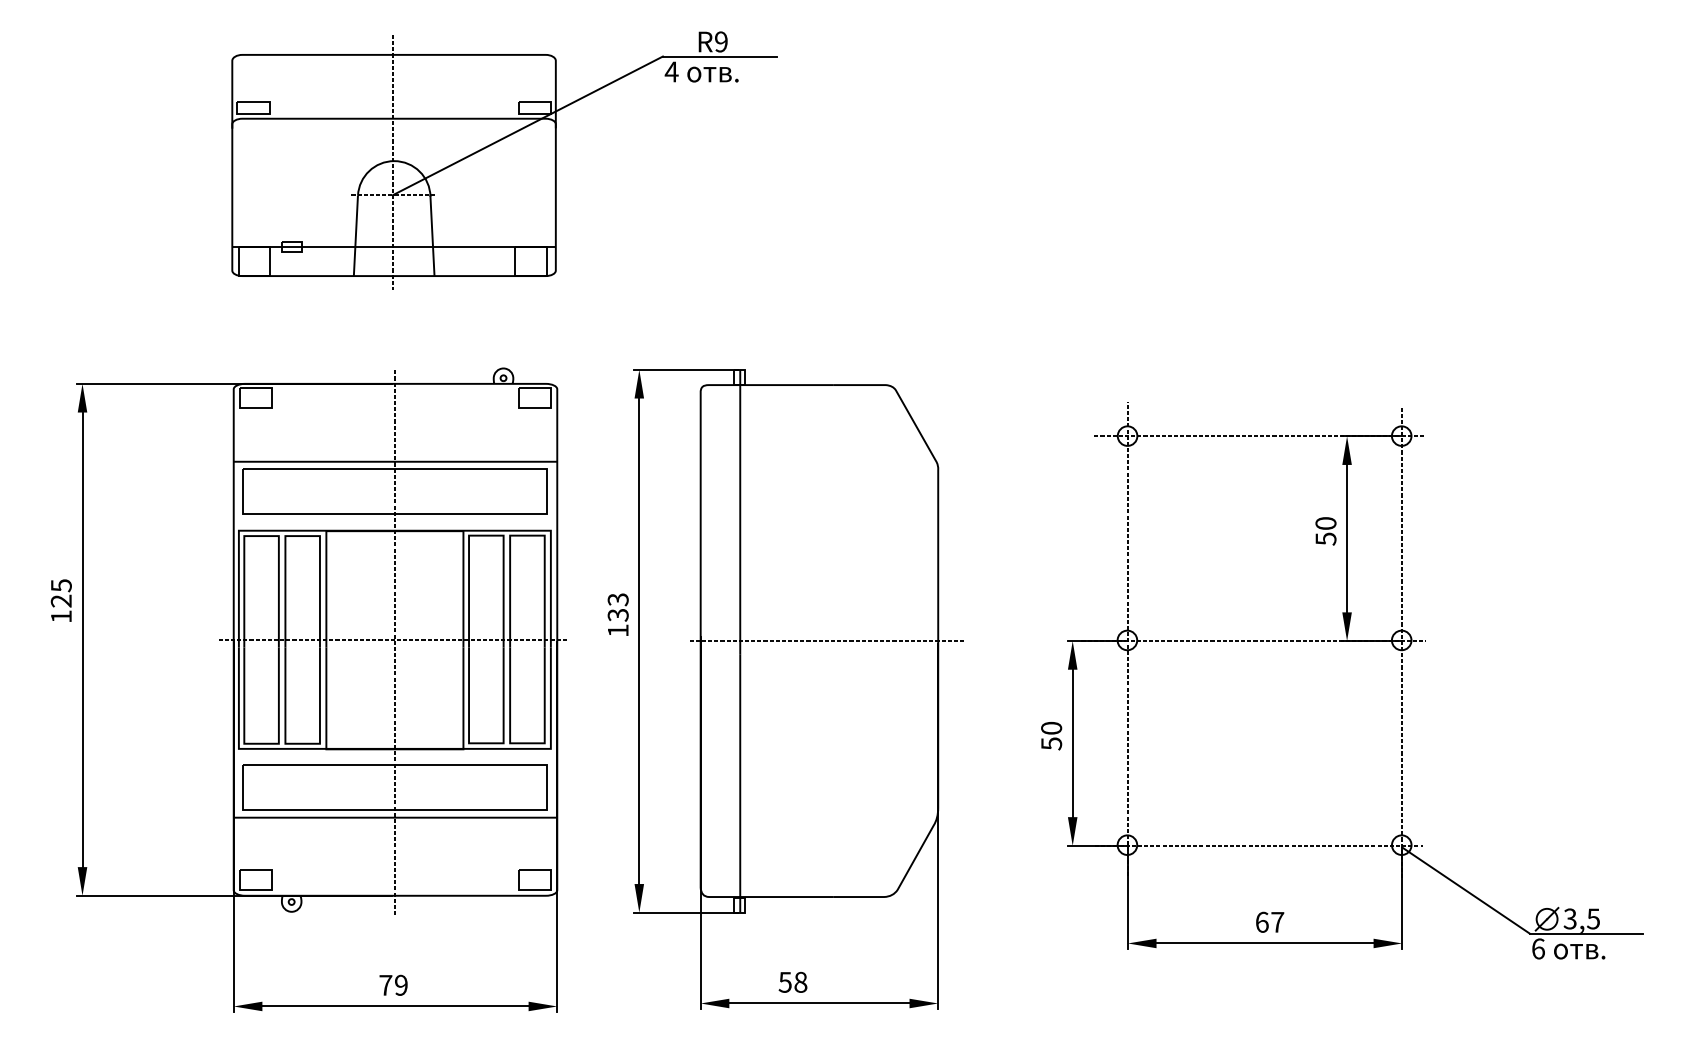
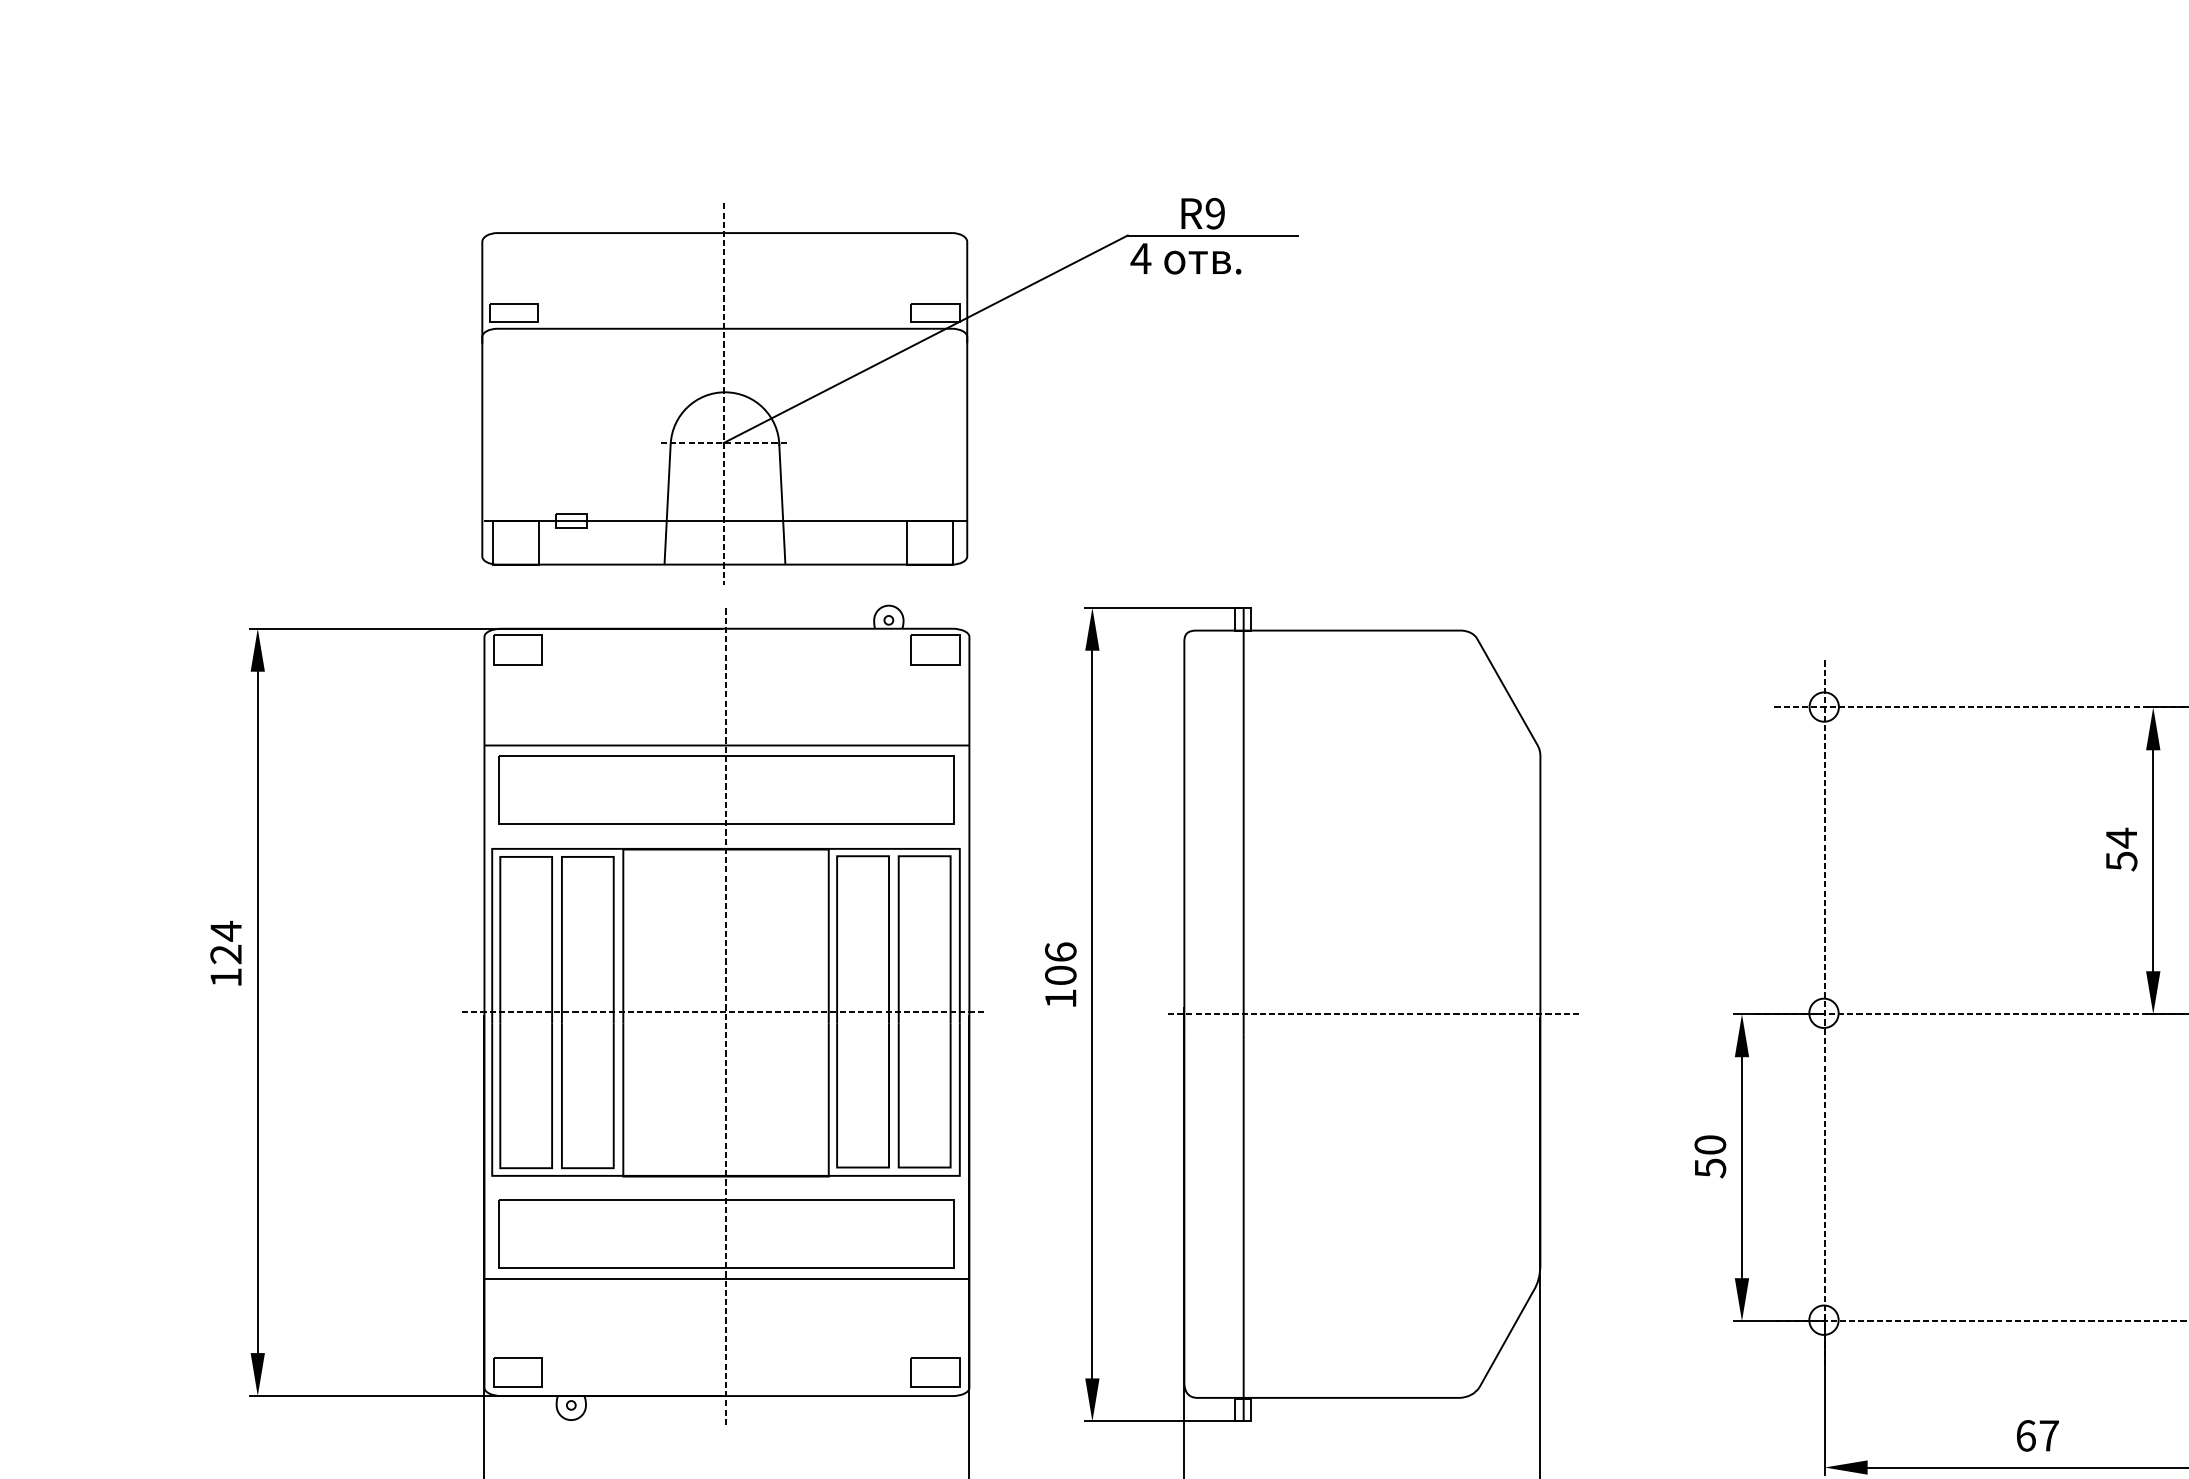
part: (504, 160) -> (890, 391), moved
text: (1325, 523) -> (2120, 838), 50 -> 54
text: (61, 585) -> (226, 930), 125 -> 124
text: (617, 607) -> (1059, 963), 133 -> 106

